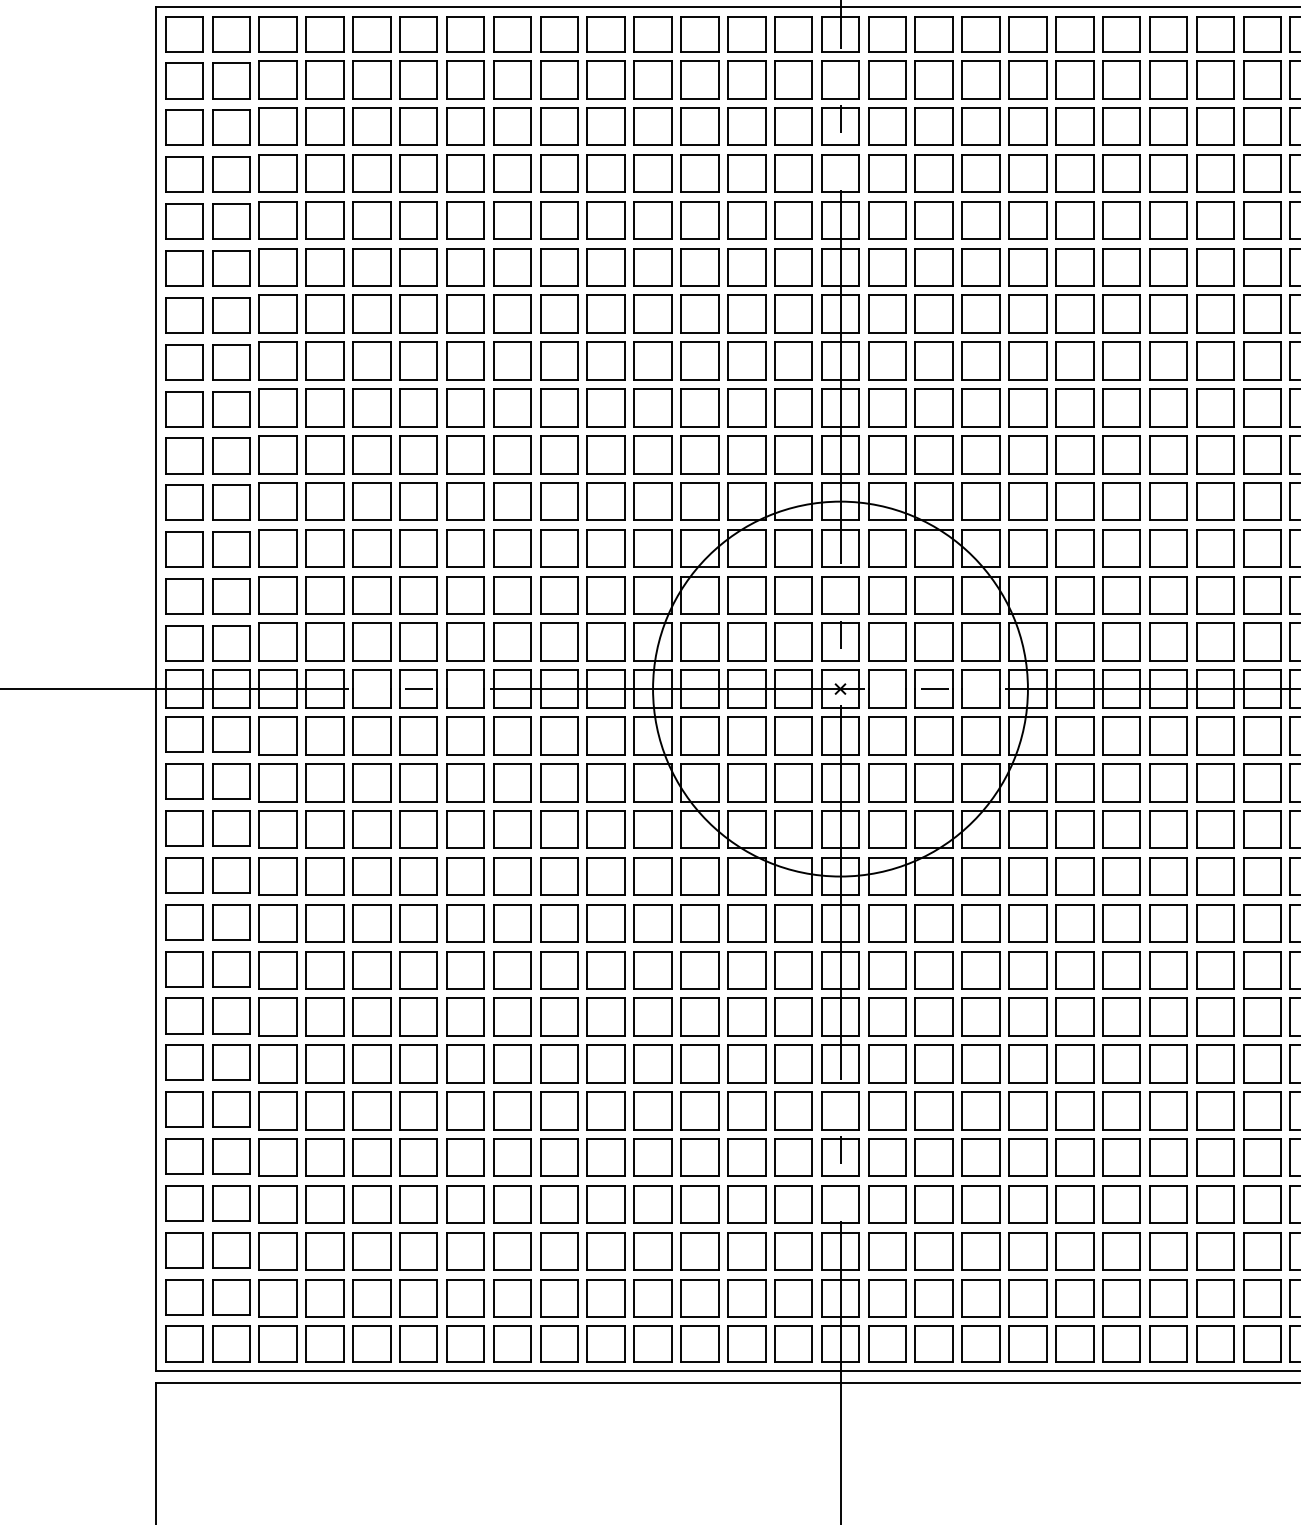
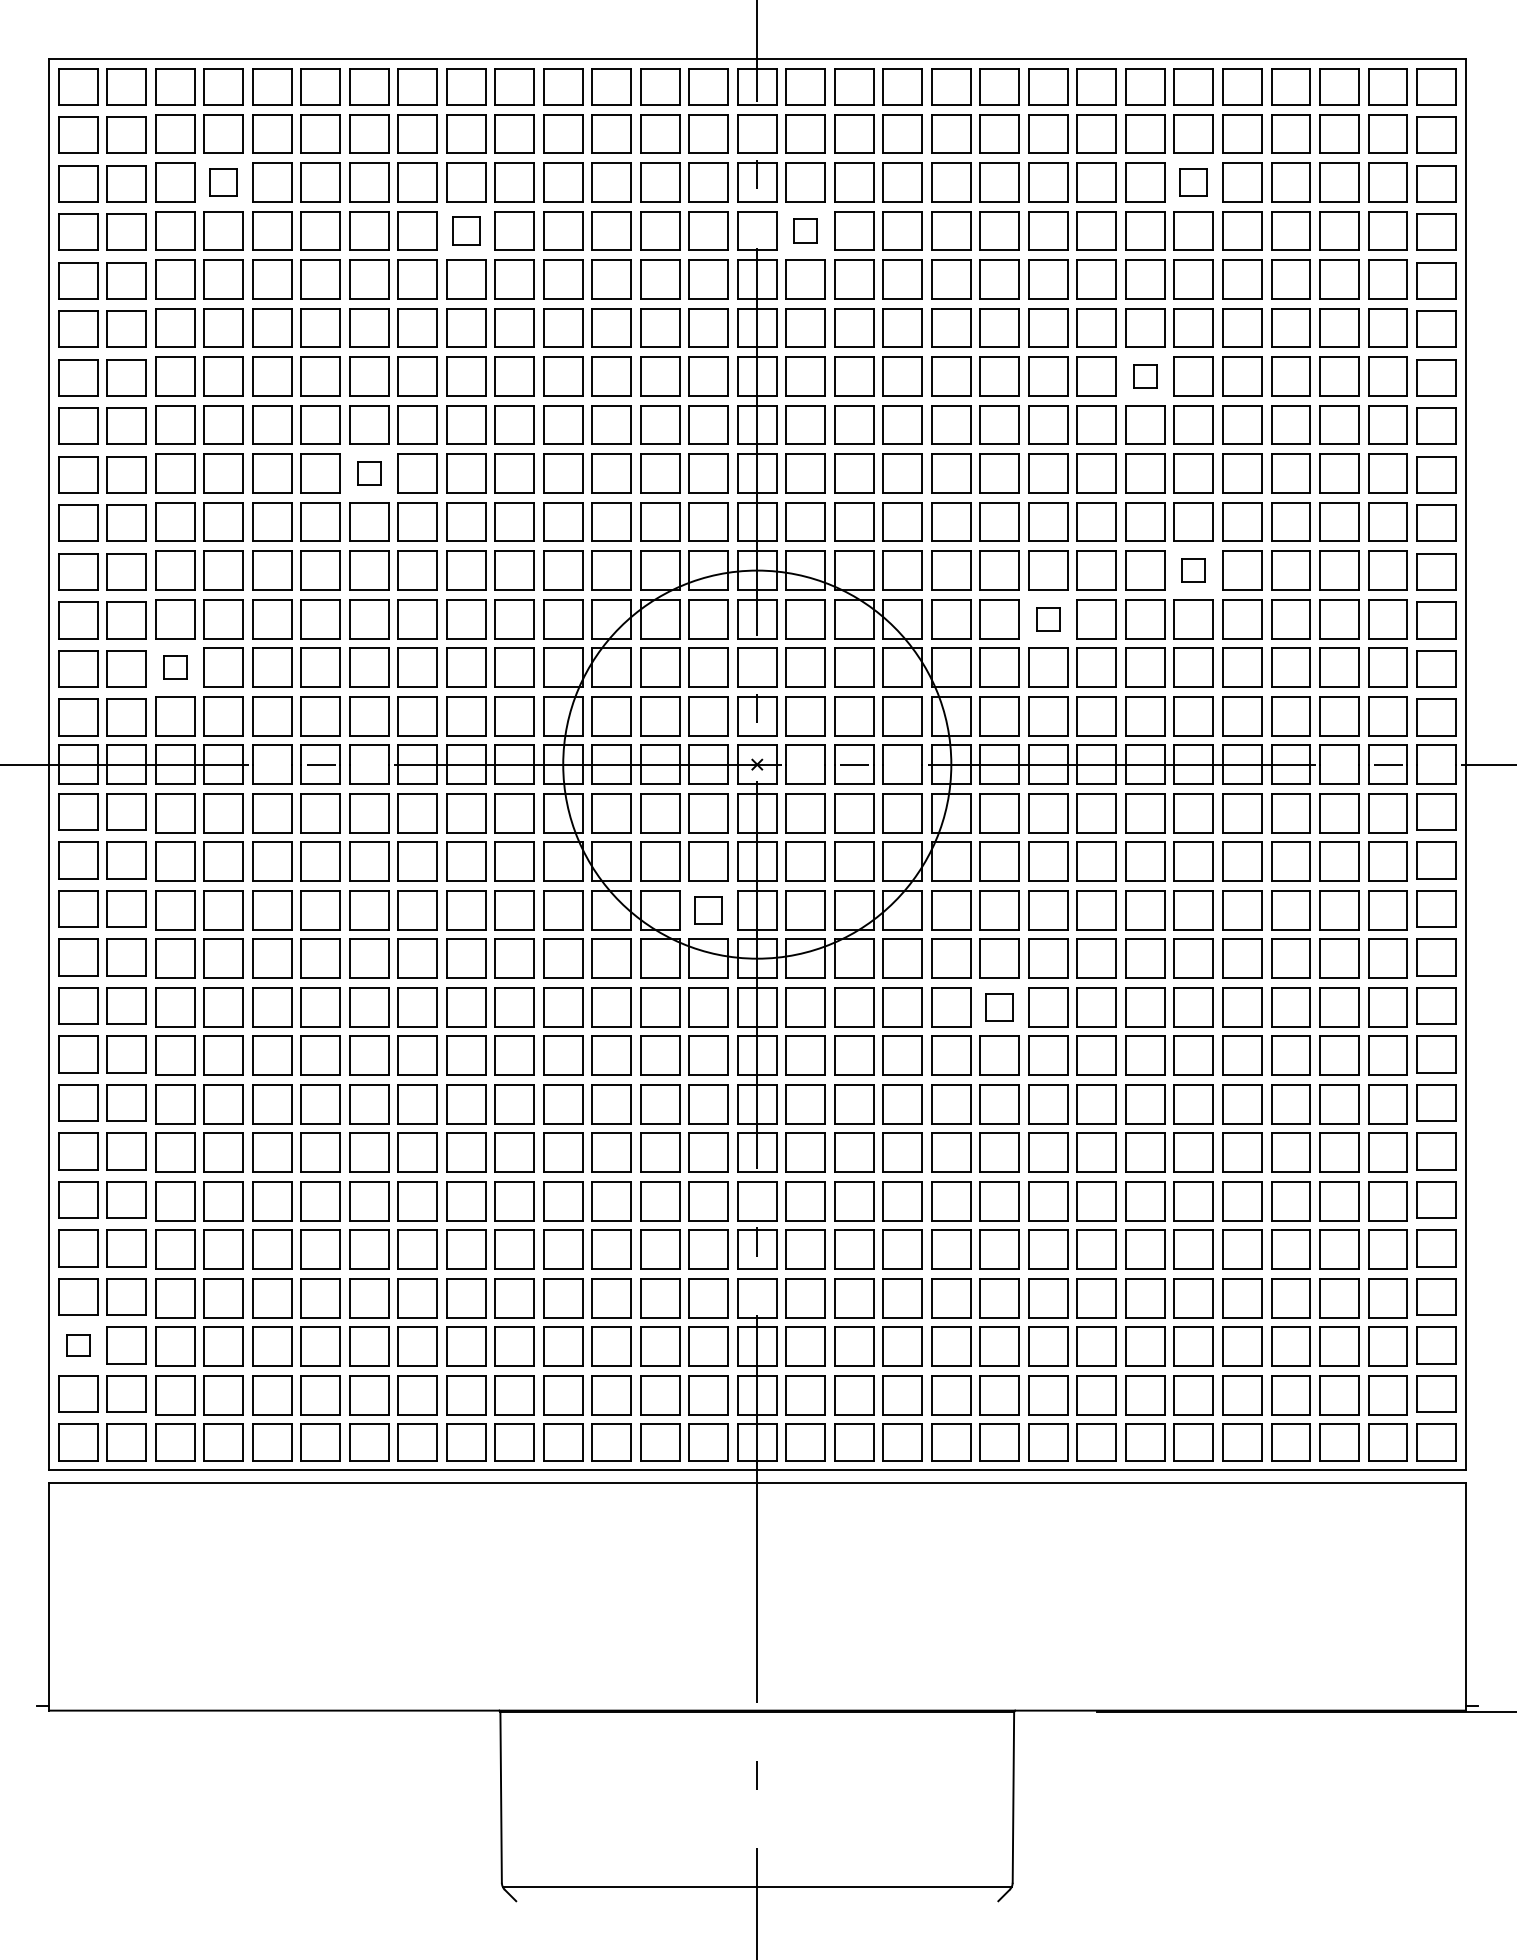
part: (324, 126) -> (223, 182), size x0.7
part: (1261, 126) -> (1193, 182), size x0.7
part: (559, 173) -> (466, 230), size x0.7
part: (887, 173) -> (805, 230), size x0.6
part: (1215, 314) -> (1145, 376), size x0.6
part: (465, 407) -> (369, 473), size x0.6
part: (1261, 501) -> (1193, 570), size x0.6
part: (1121, 548) -> (1048, 619), size x0.6
part: (278, 595) -> (175, 667), size x0.6
part: (793, 829) -> (708, 910), size x0.7
part: (1074, 923) -> (999, 1007), size x0.7
part: (184, 1250) -> (78, 1345), size x0.6

